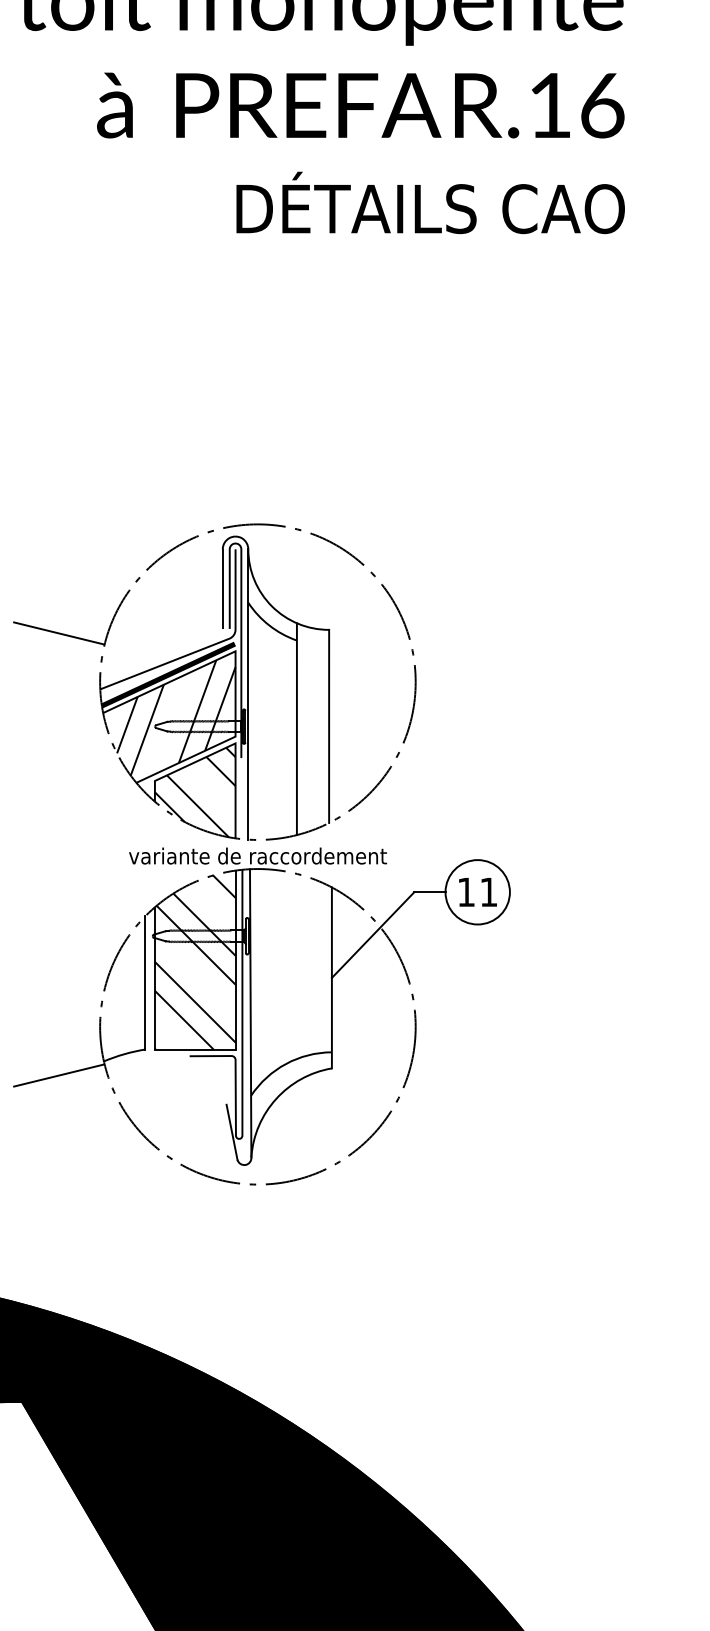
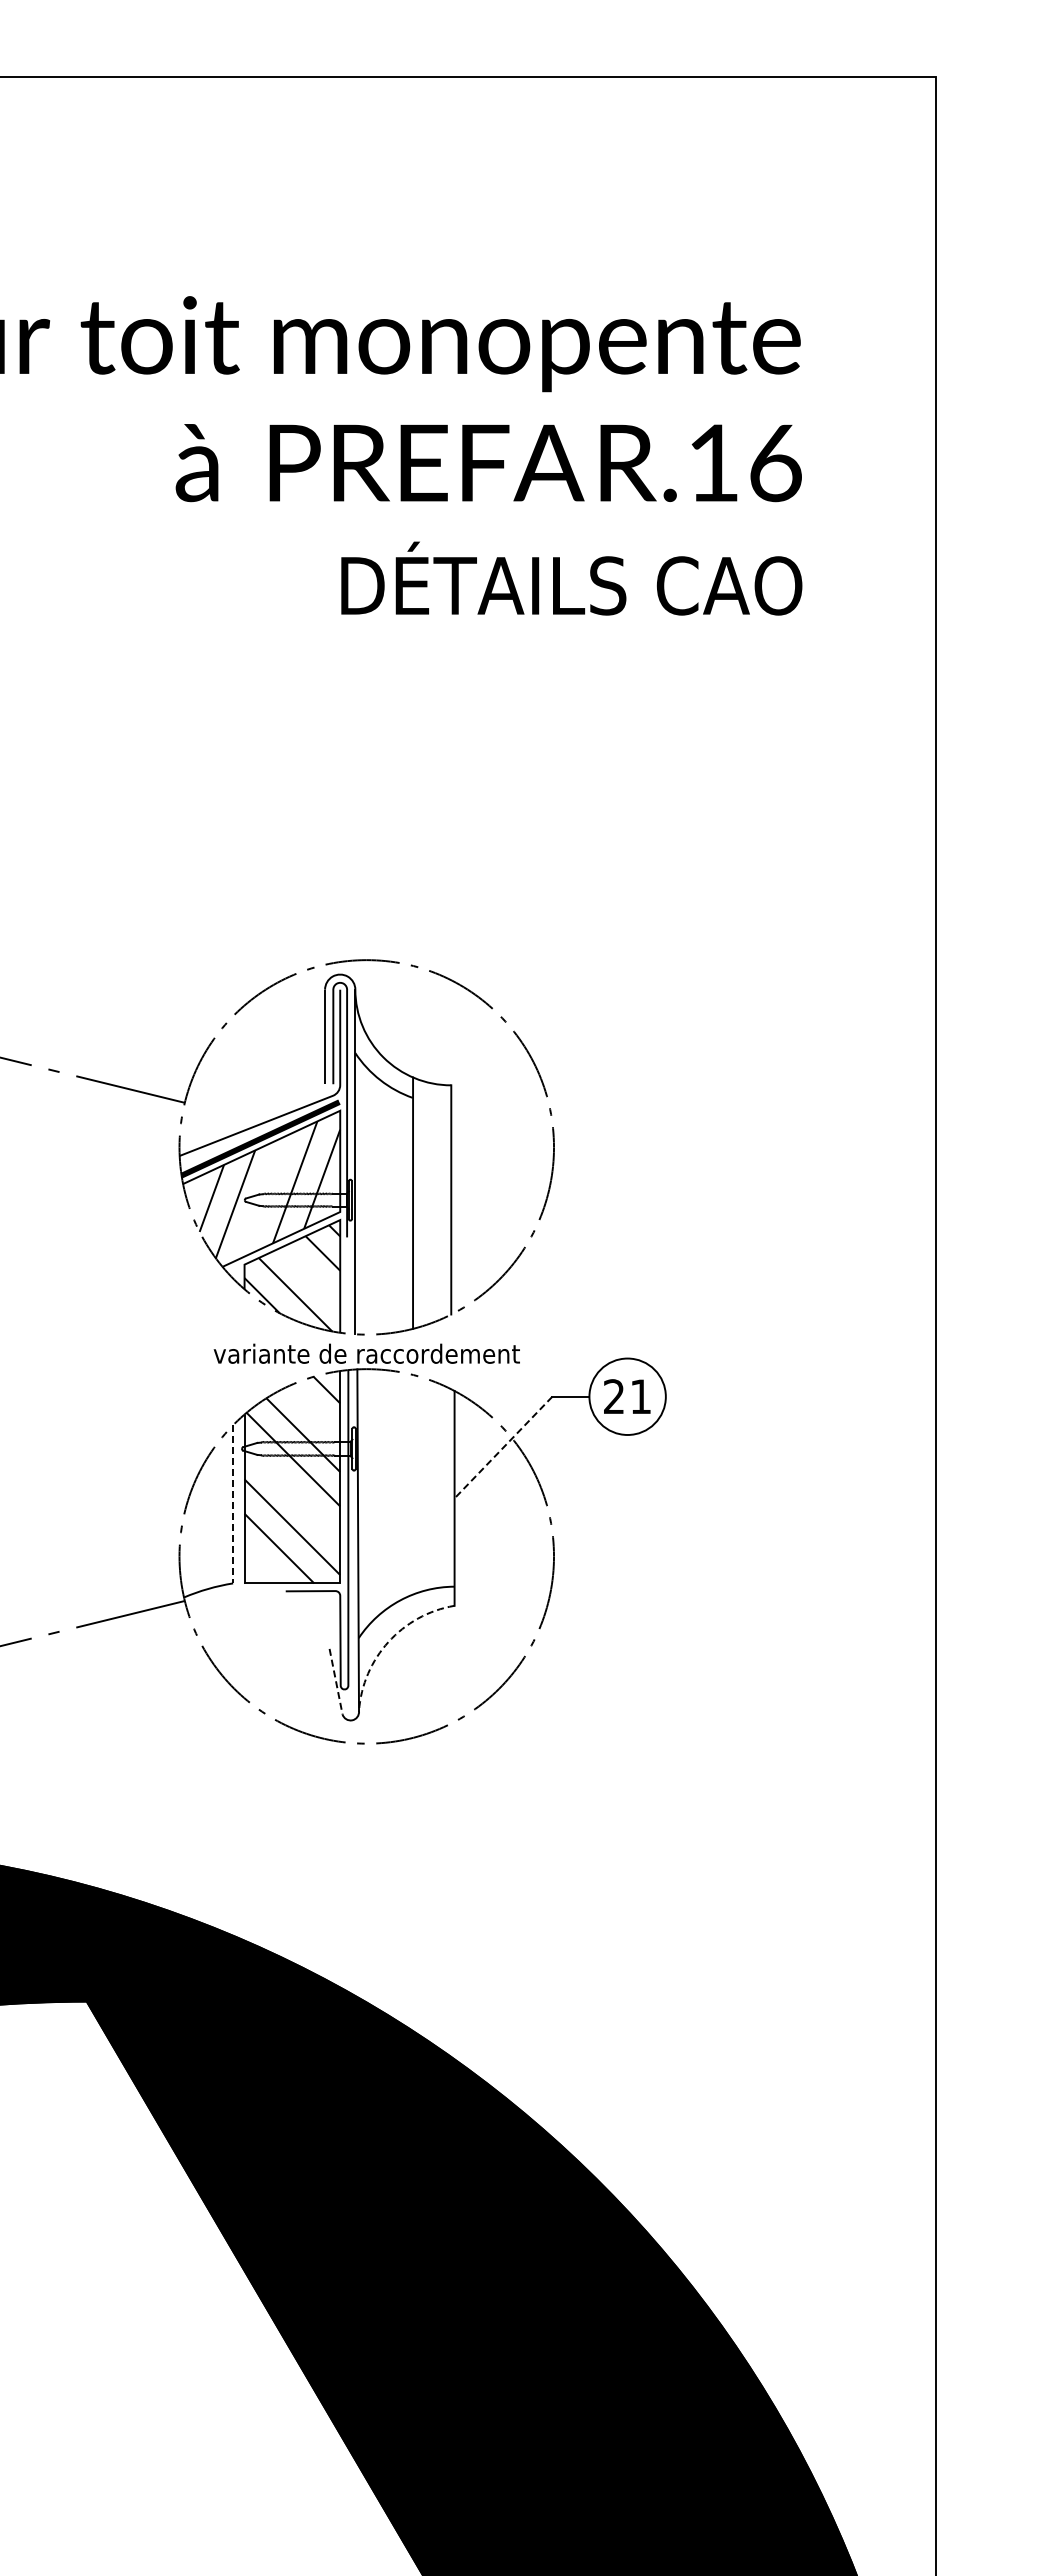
text: (465, 892) -> (613, 1396), 11 -> 21
line: (373, 935) -> (503, 1447), solid -> dashed
line: (145, 983) -> (233, 1504), solid -> dashed
arc: (276, 1098) -> (388, 1641), solid -> dashed
line: (232, 1133) -> (336, 1682), solid -> dashed

